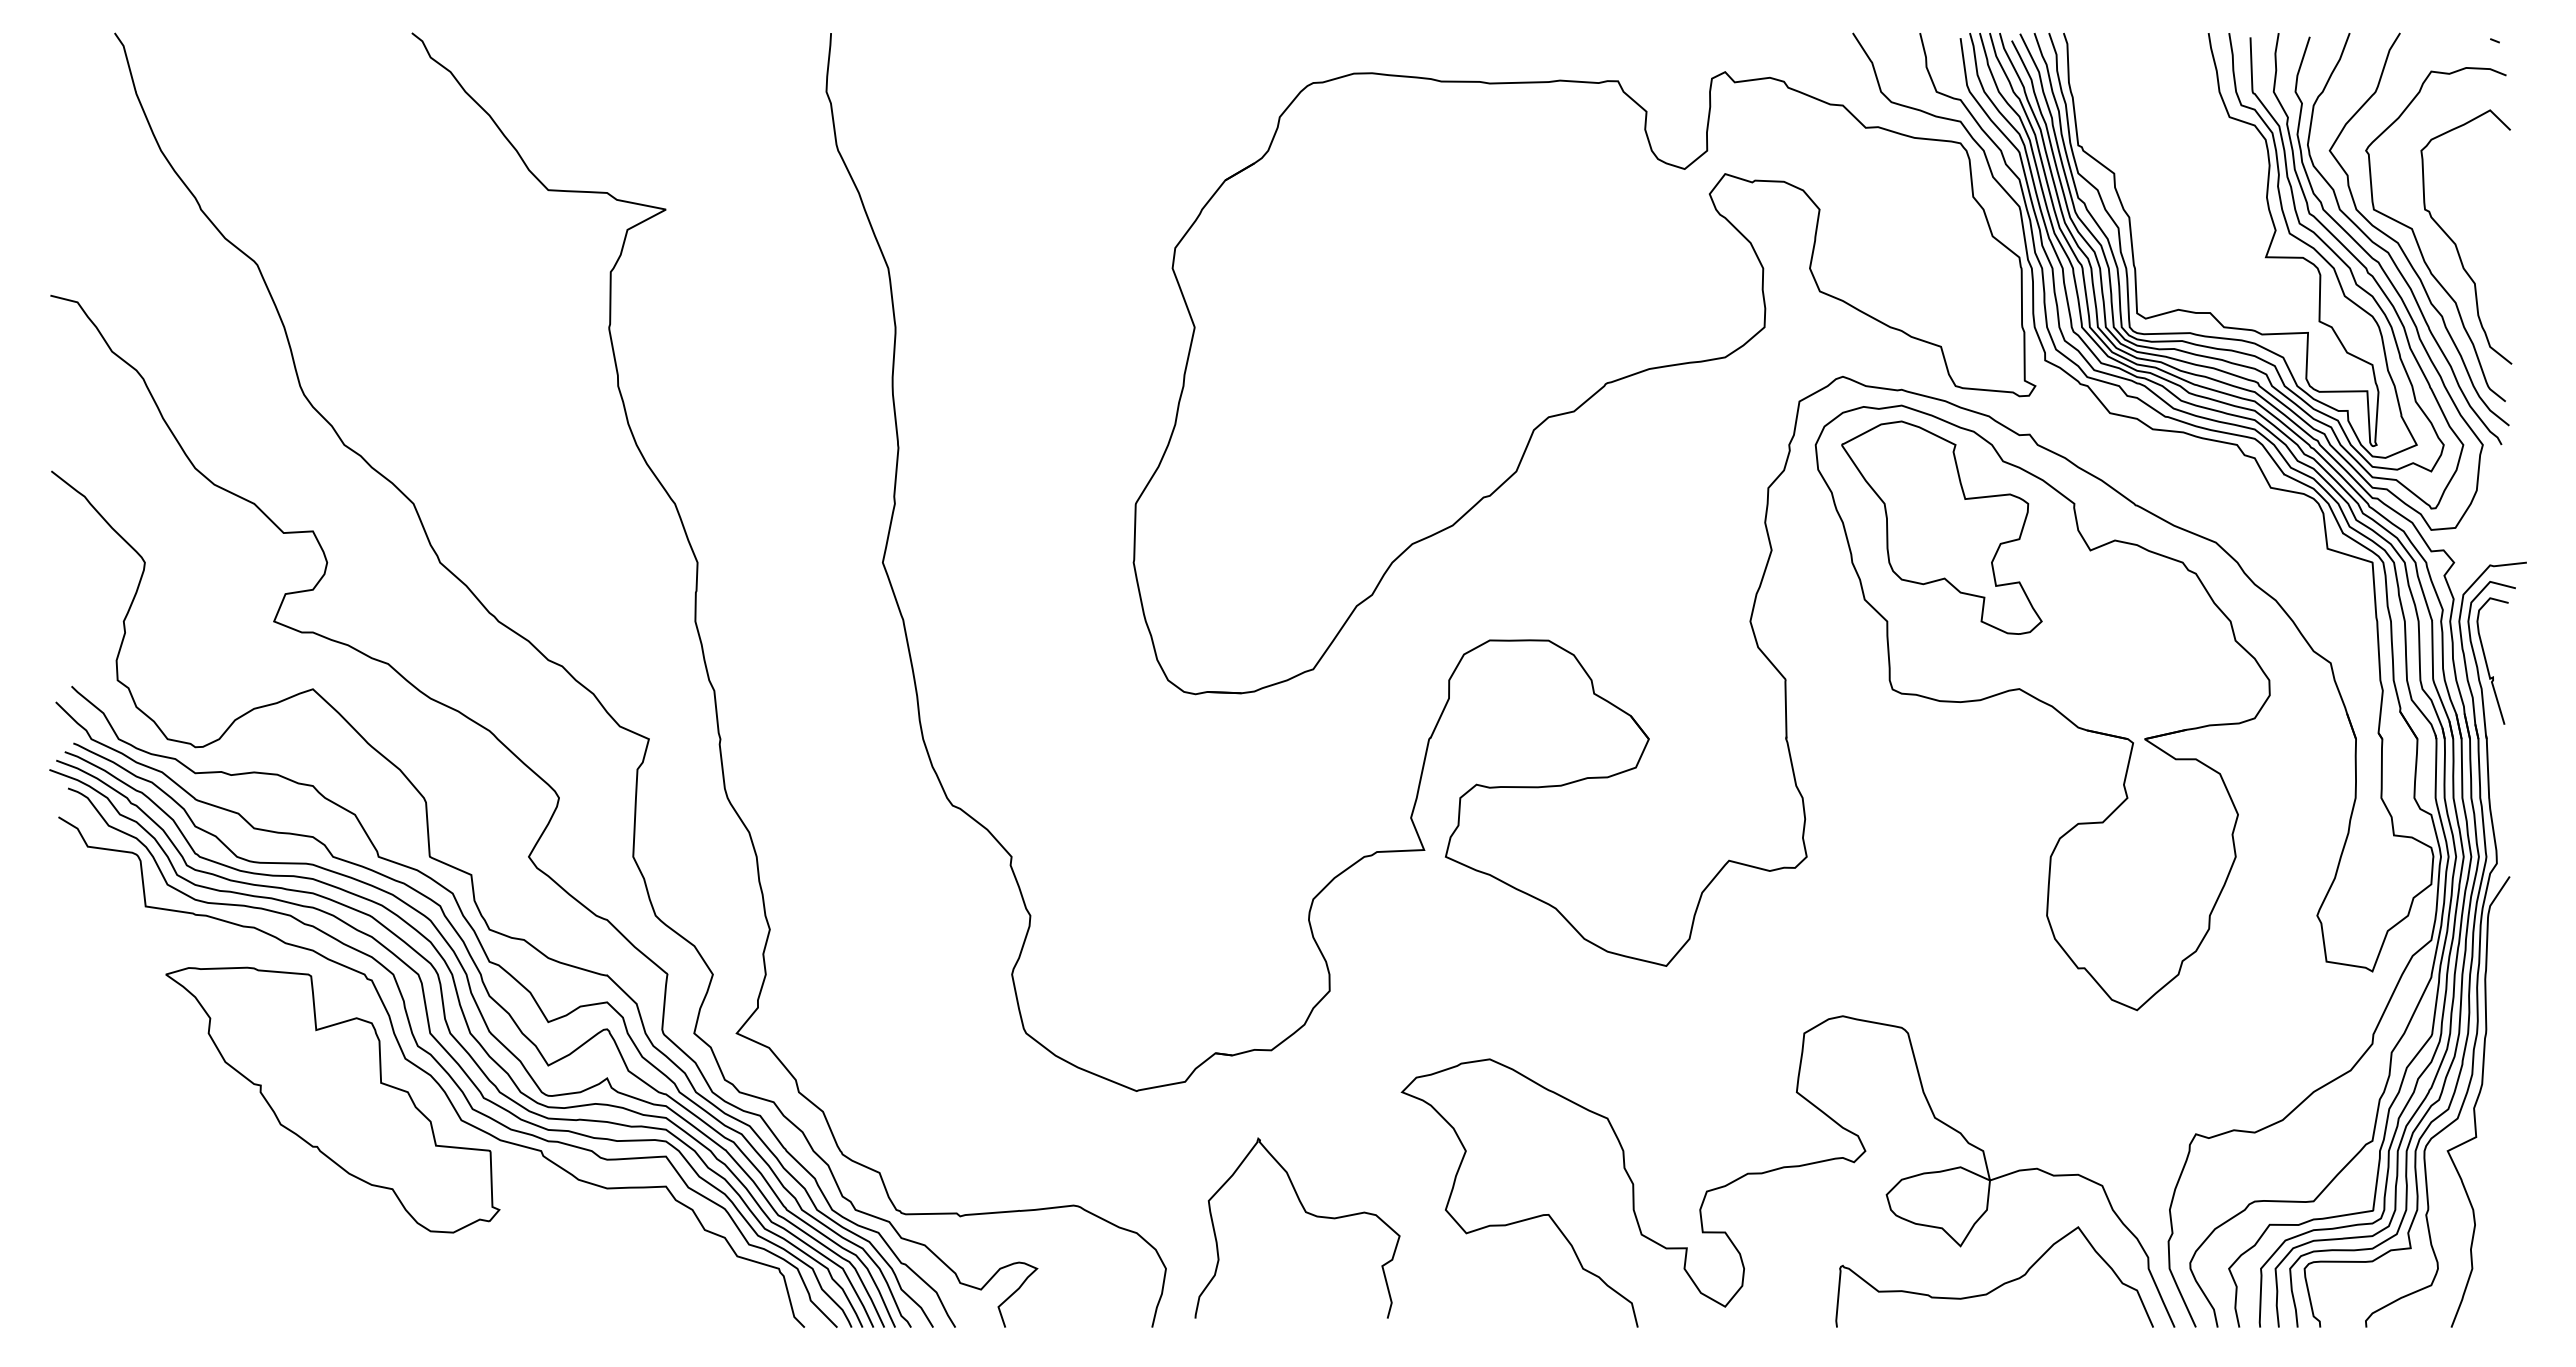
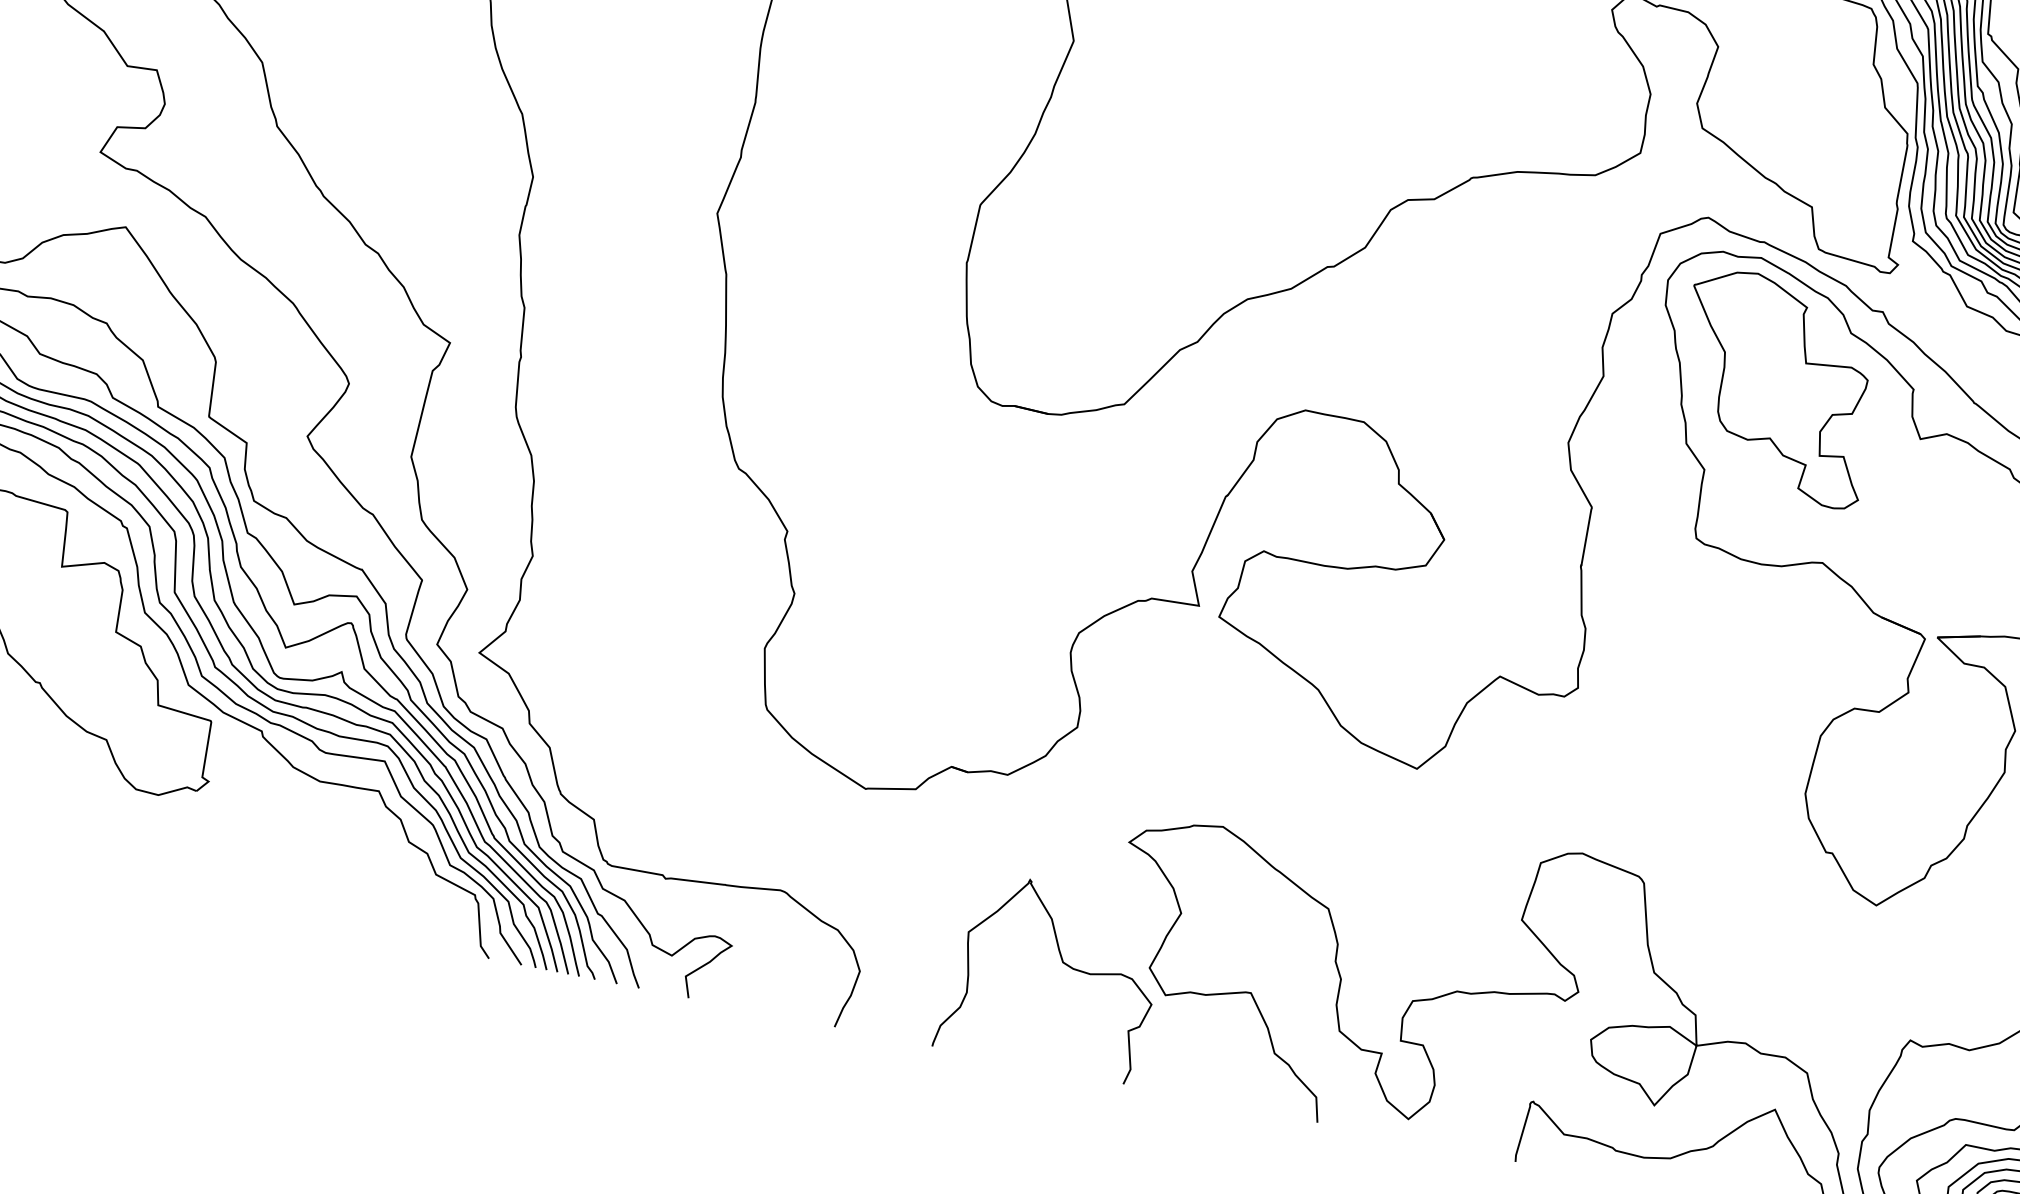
curve: (1306, 1213) -> (1063, 963), moved

